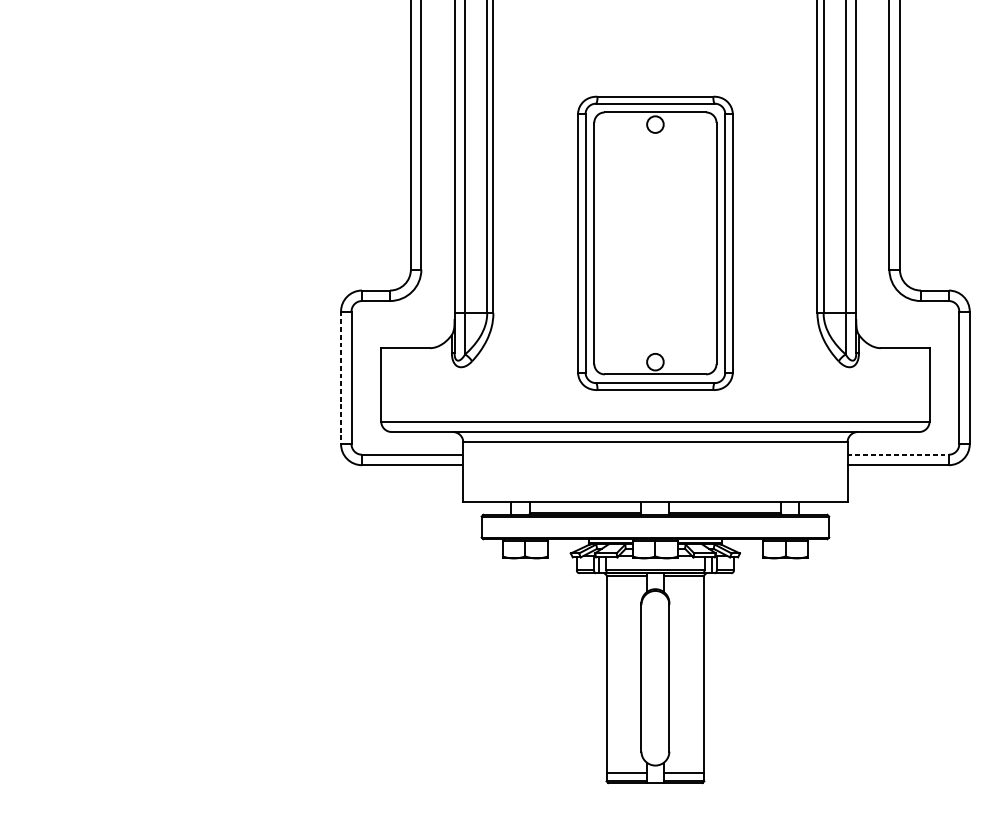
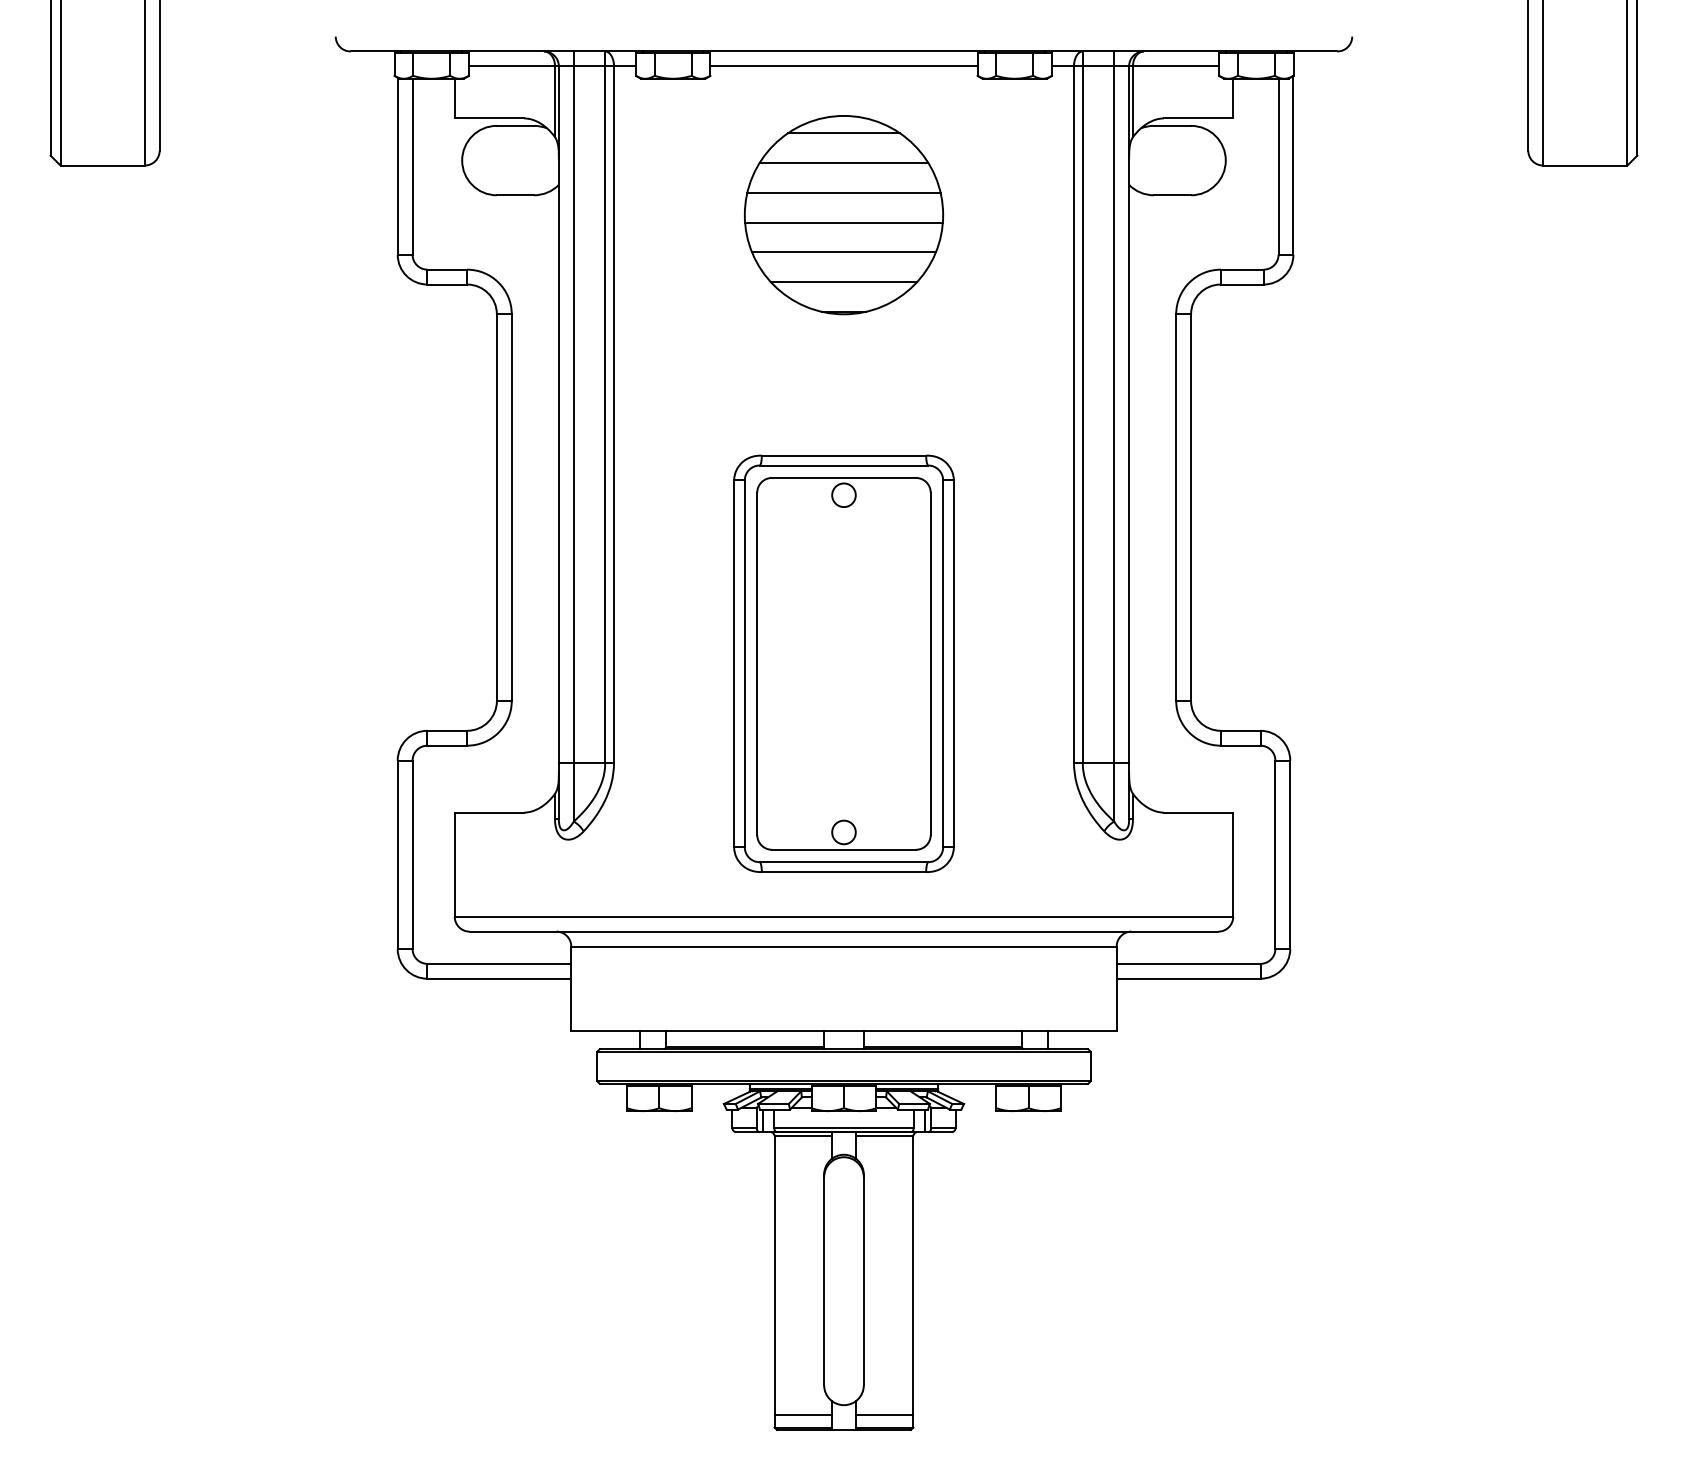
line: (340, 378) -> (397, 855), dashed -> solid
line: (898, 454) -> (1188, 963), dashed -> solid

